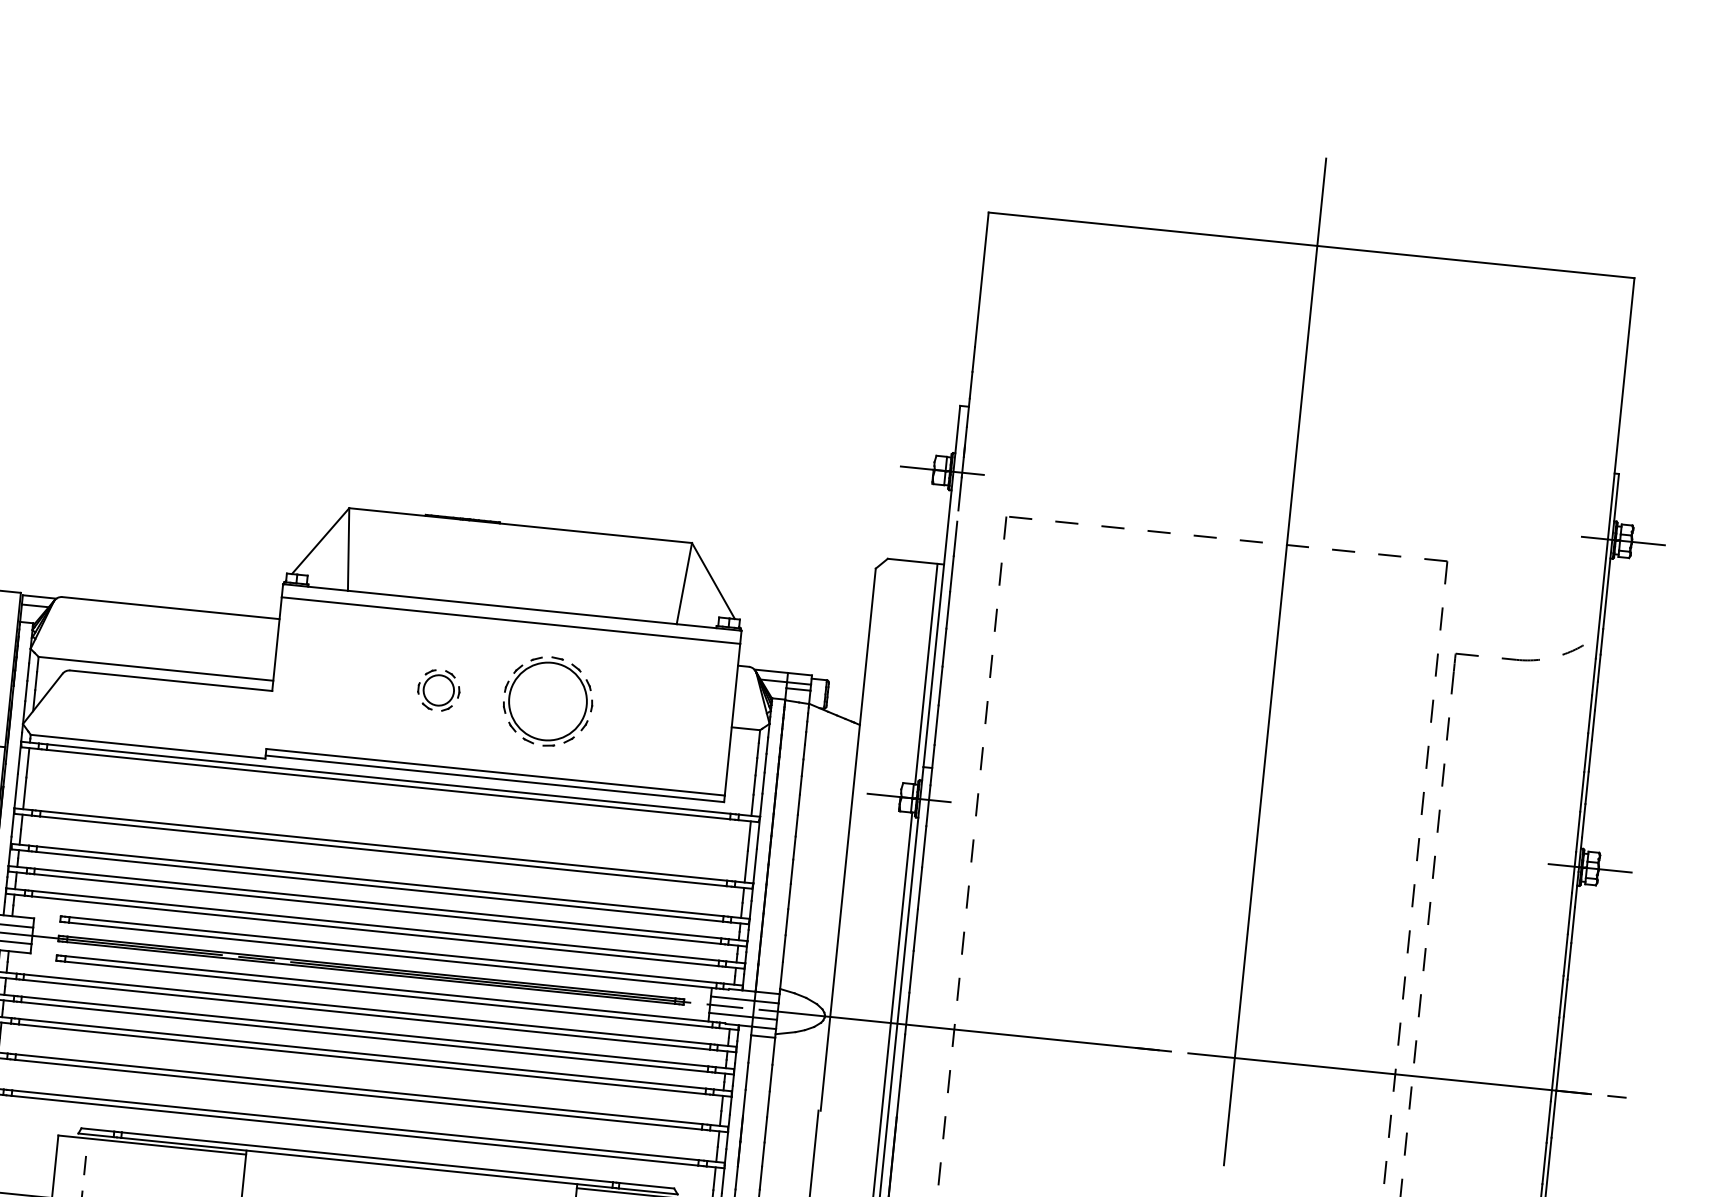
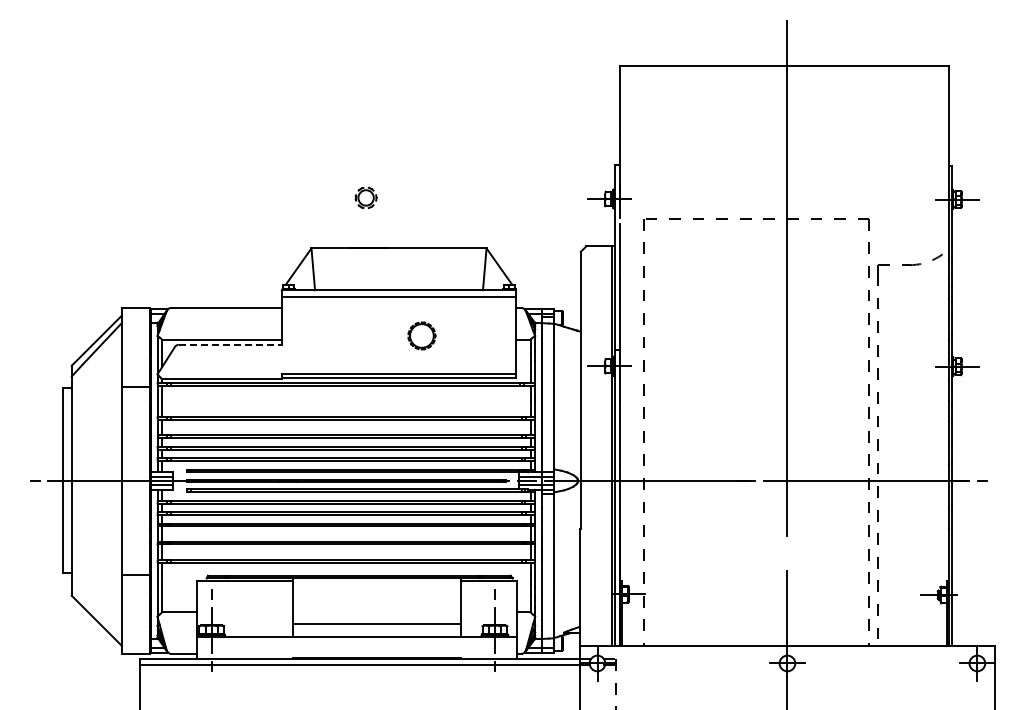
line: (171, 680) -> (230, 344), solid -> dashed
part: (437, 689) -> (365, 197), moved
part: (547, 700) -> (421, 335), size x0.6

